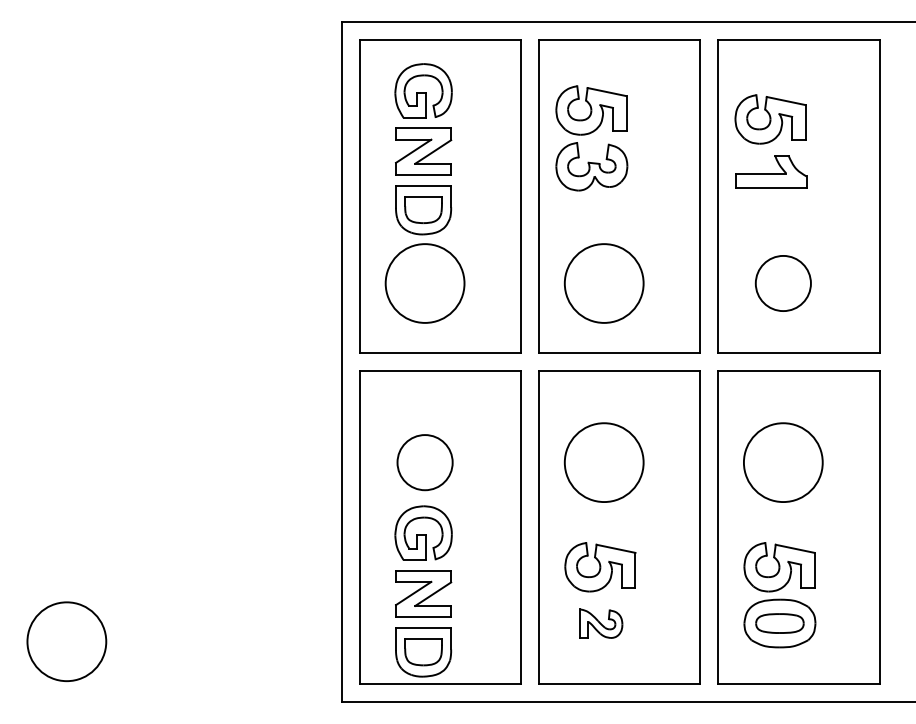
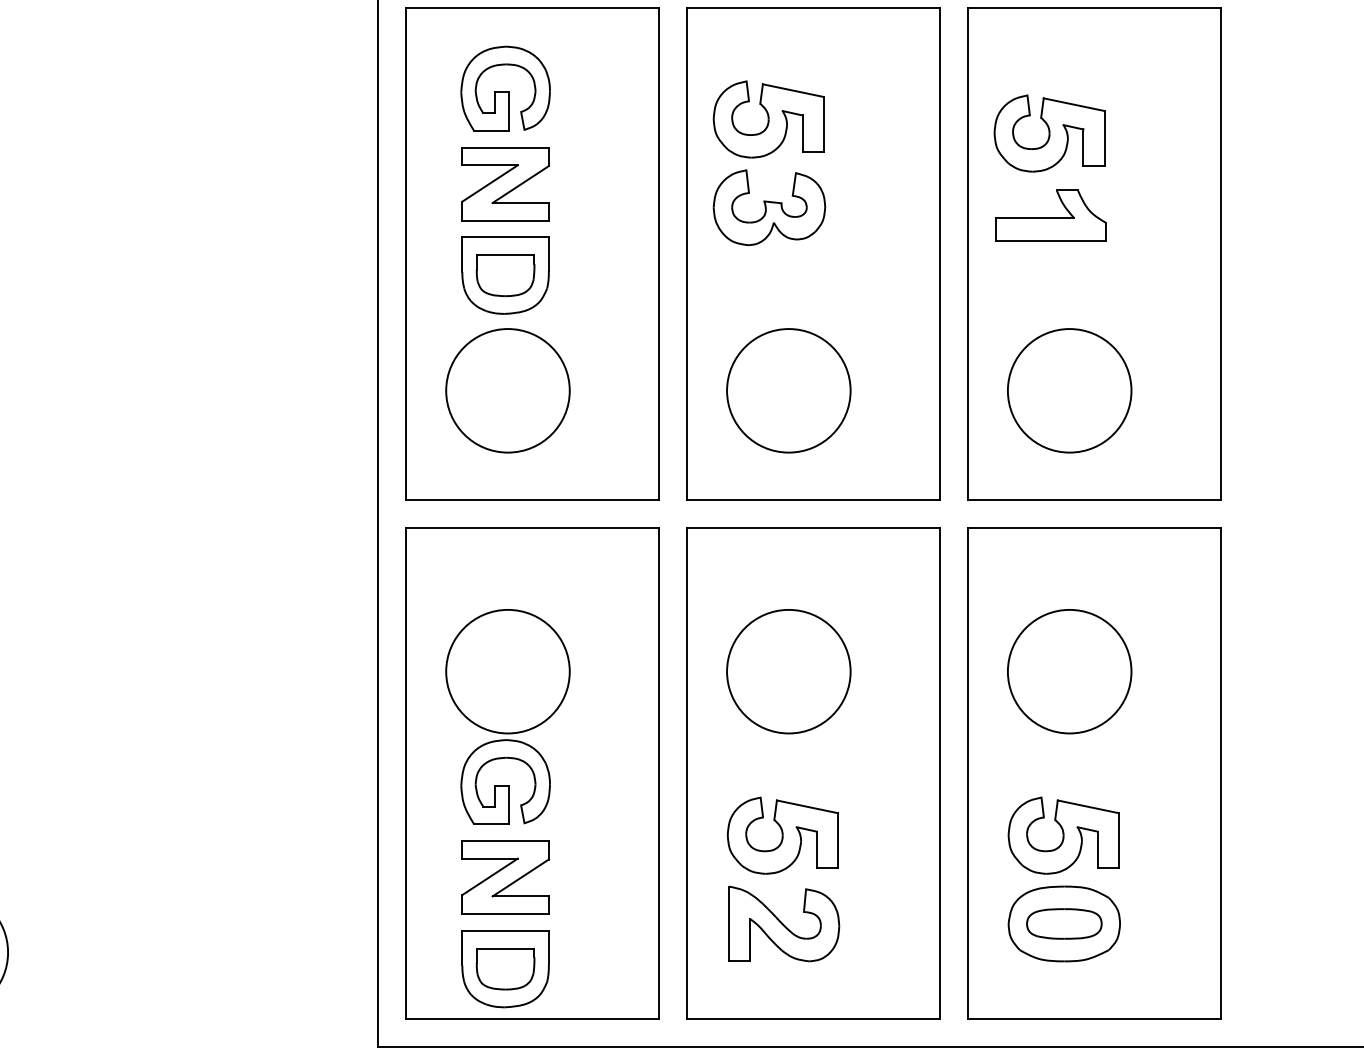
circle: (783, 283) -> (1069, 390), size x1.43
circle: (424, 462) -> (507, 671), size x1.43
part: (601, 623) -> (784, 923), size x1.67

